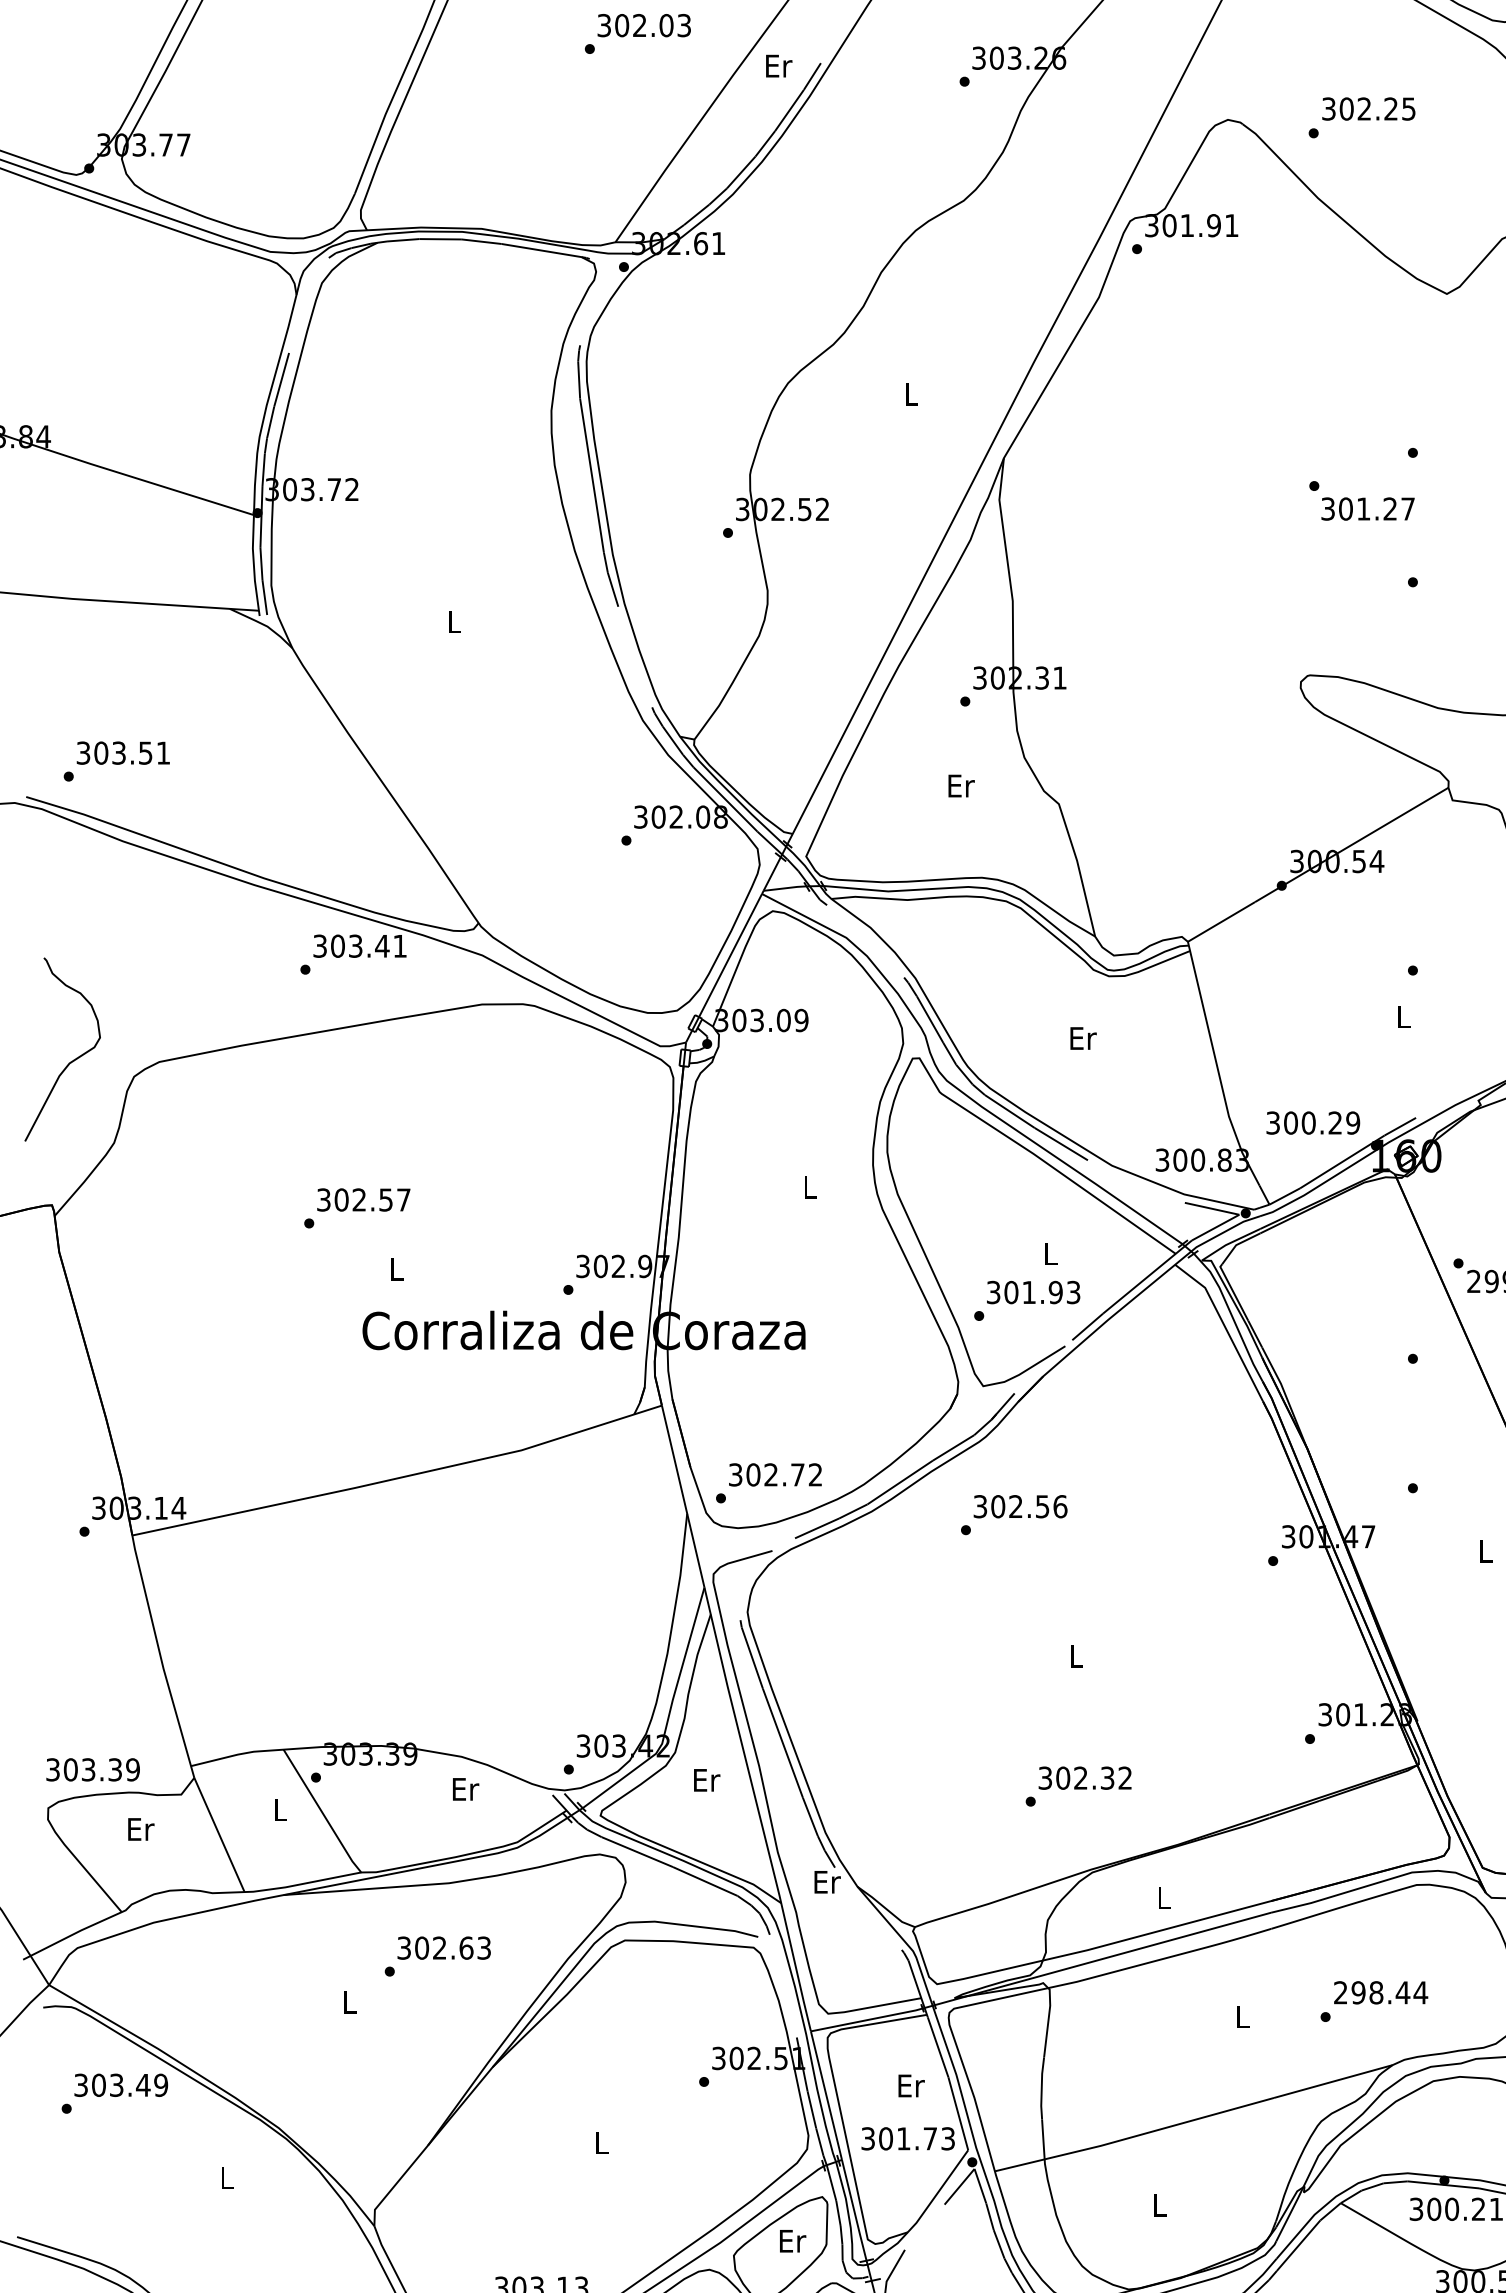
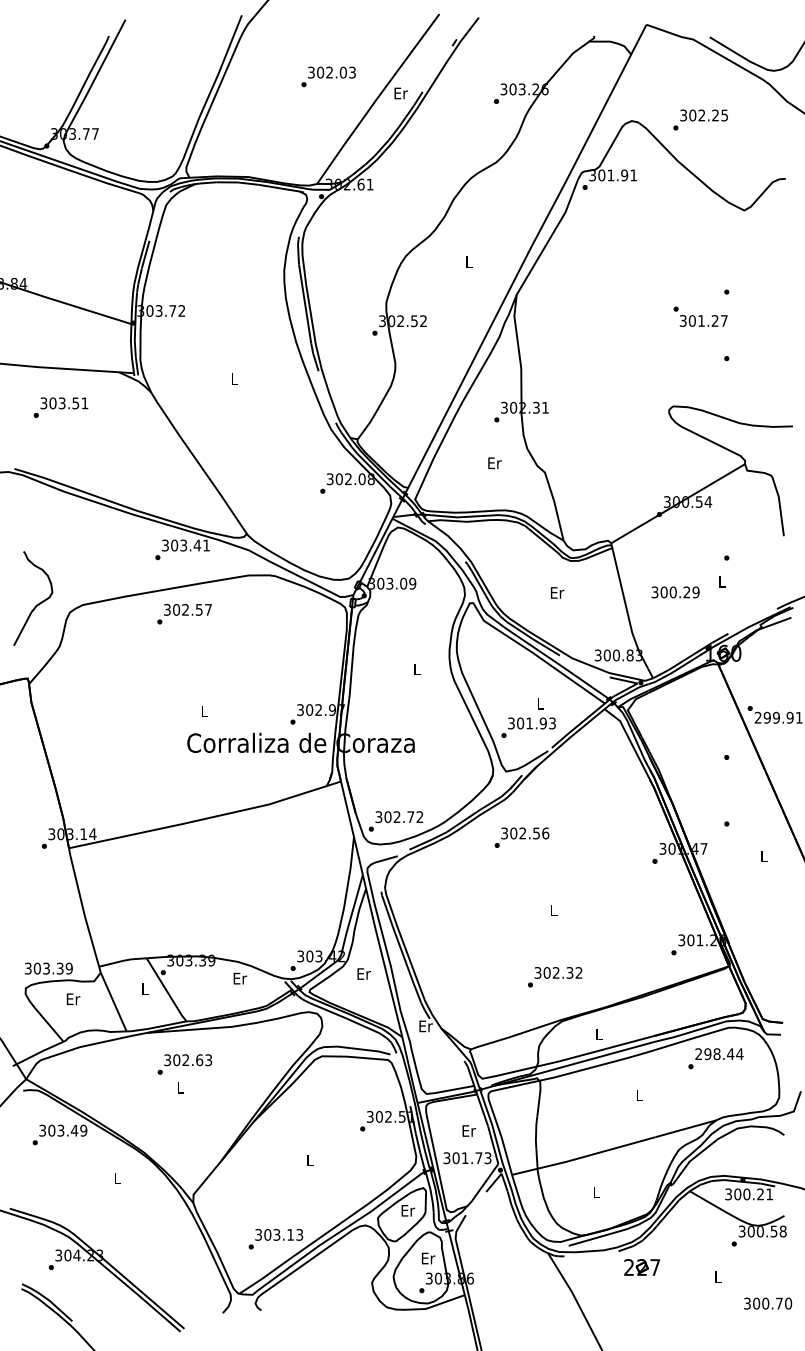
text: (115, 761) -> (60, 407), moved
text: (1313, 1123) -> (675, 592), moved
text: (357, 1208) -> (184, 614), moved
text: (437, 1956) -> (184, 1064), moved
text: (1373, 2001) -> (715, 1058), moved

